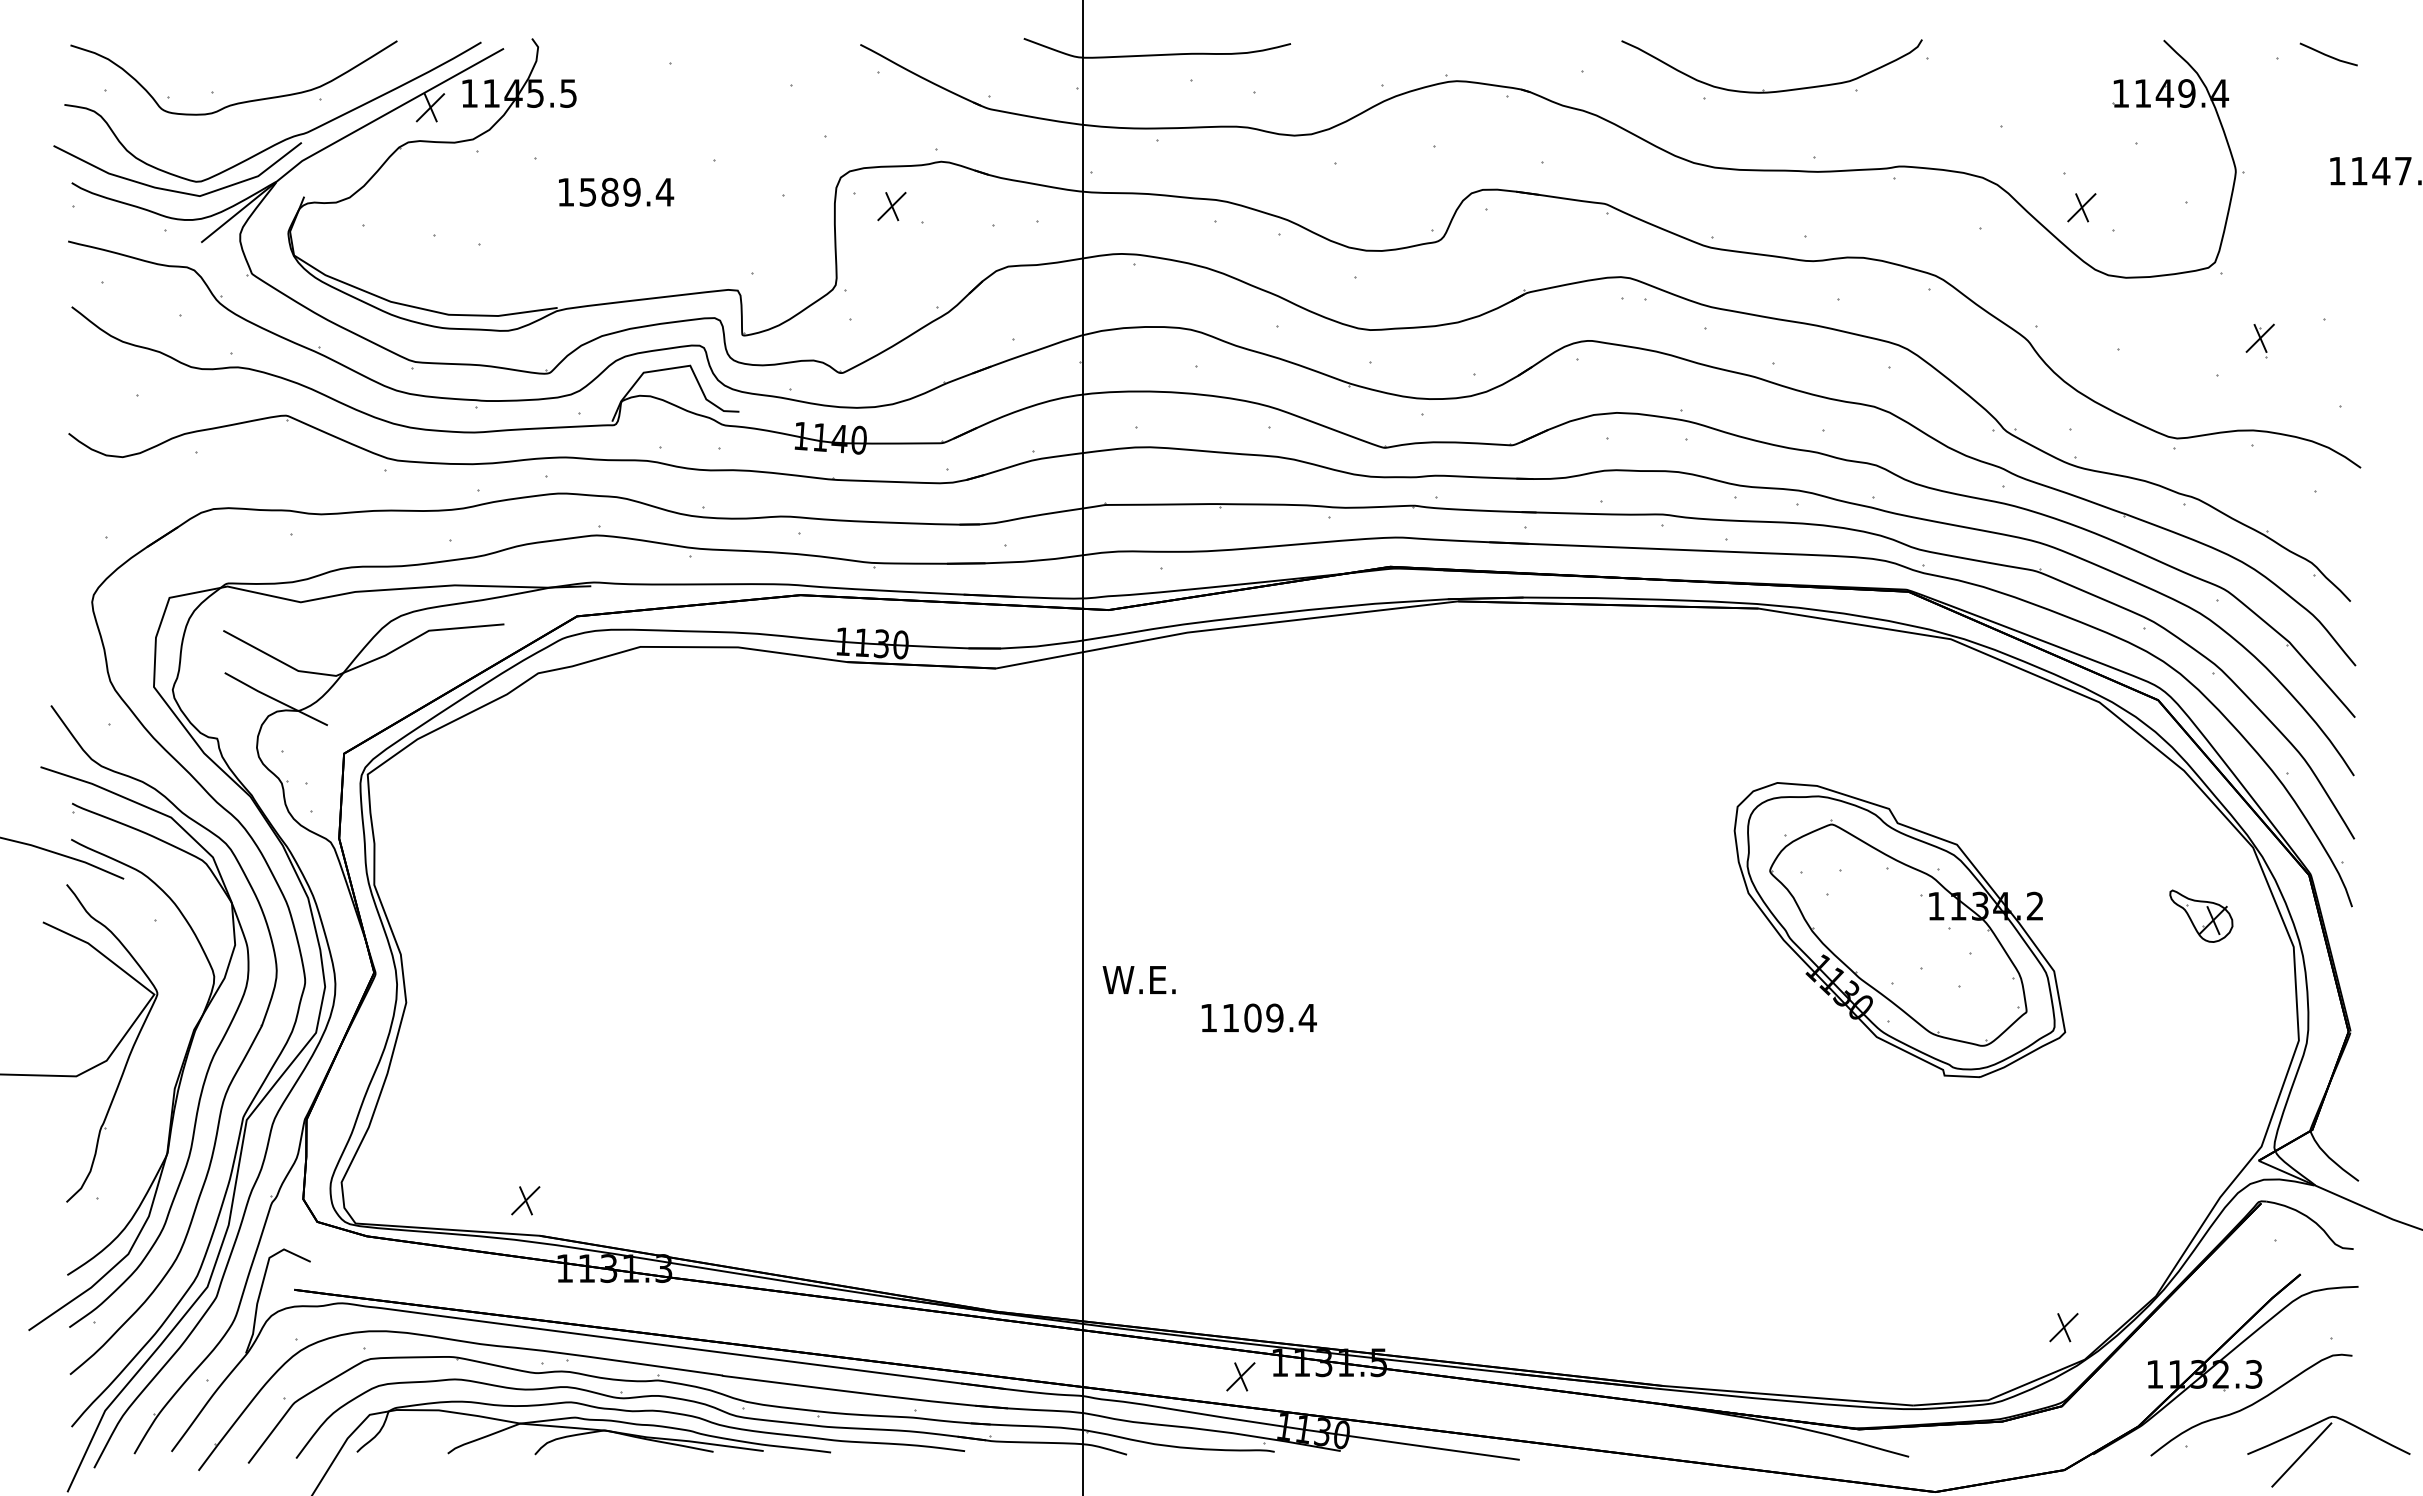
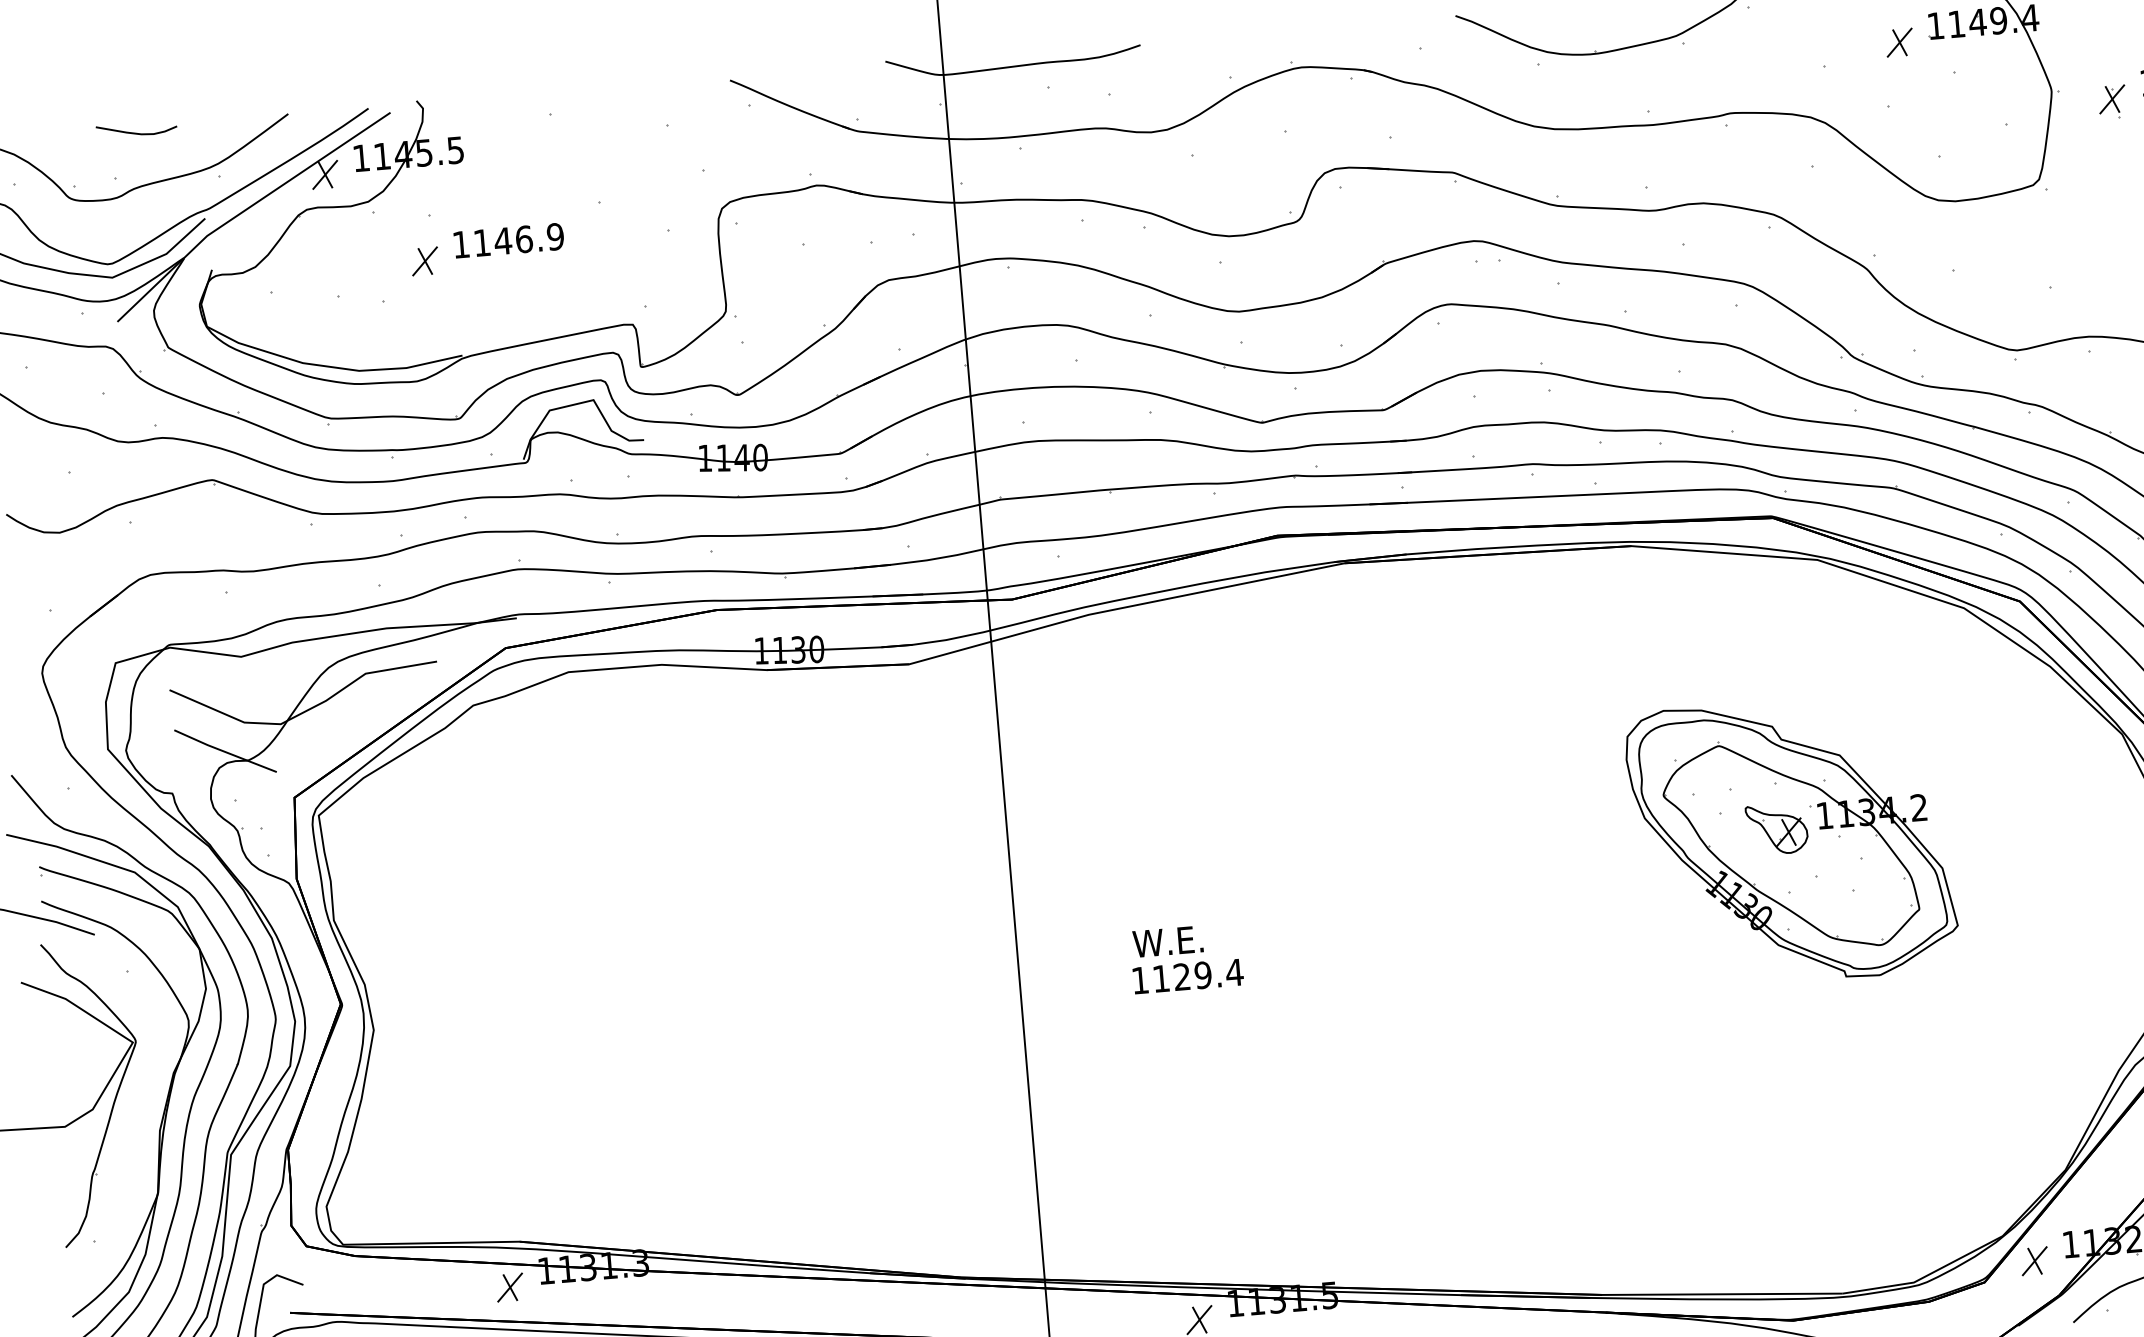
curve: (237, 47) -> (136, 132), added
text: (626, 191) -> (518, 239), 1589.4 -> 1146.9
part: (891, 206) -> (424, 261), moved
part: (2081, 207) -> (1899, 42), moved
part: (2259, 340) -> (2111, 101), moved
part: (2201, 915) -> (1777, 828), moved
text: (1138, 979) -> (1167, 941), moved
text: (1252, 1017) -> (1181, 976), 1109.4 -> 1129.4
part: (525, 1200) -> (509, 1287), moved
part: (2063, 1327) -> (2034, 1261), moved

